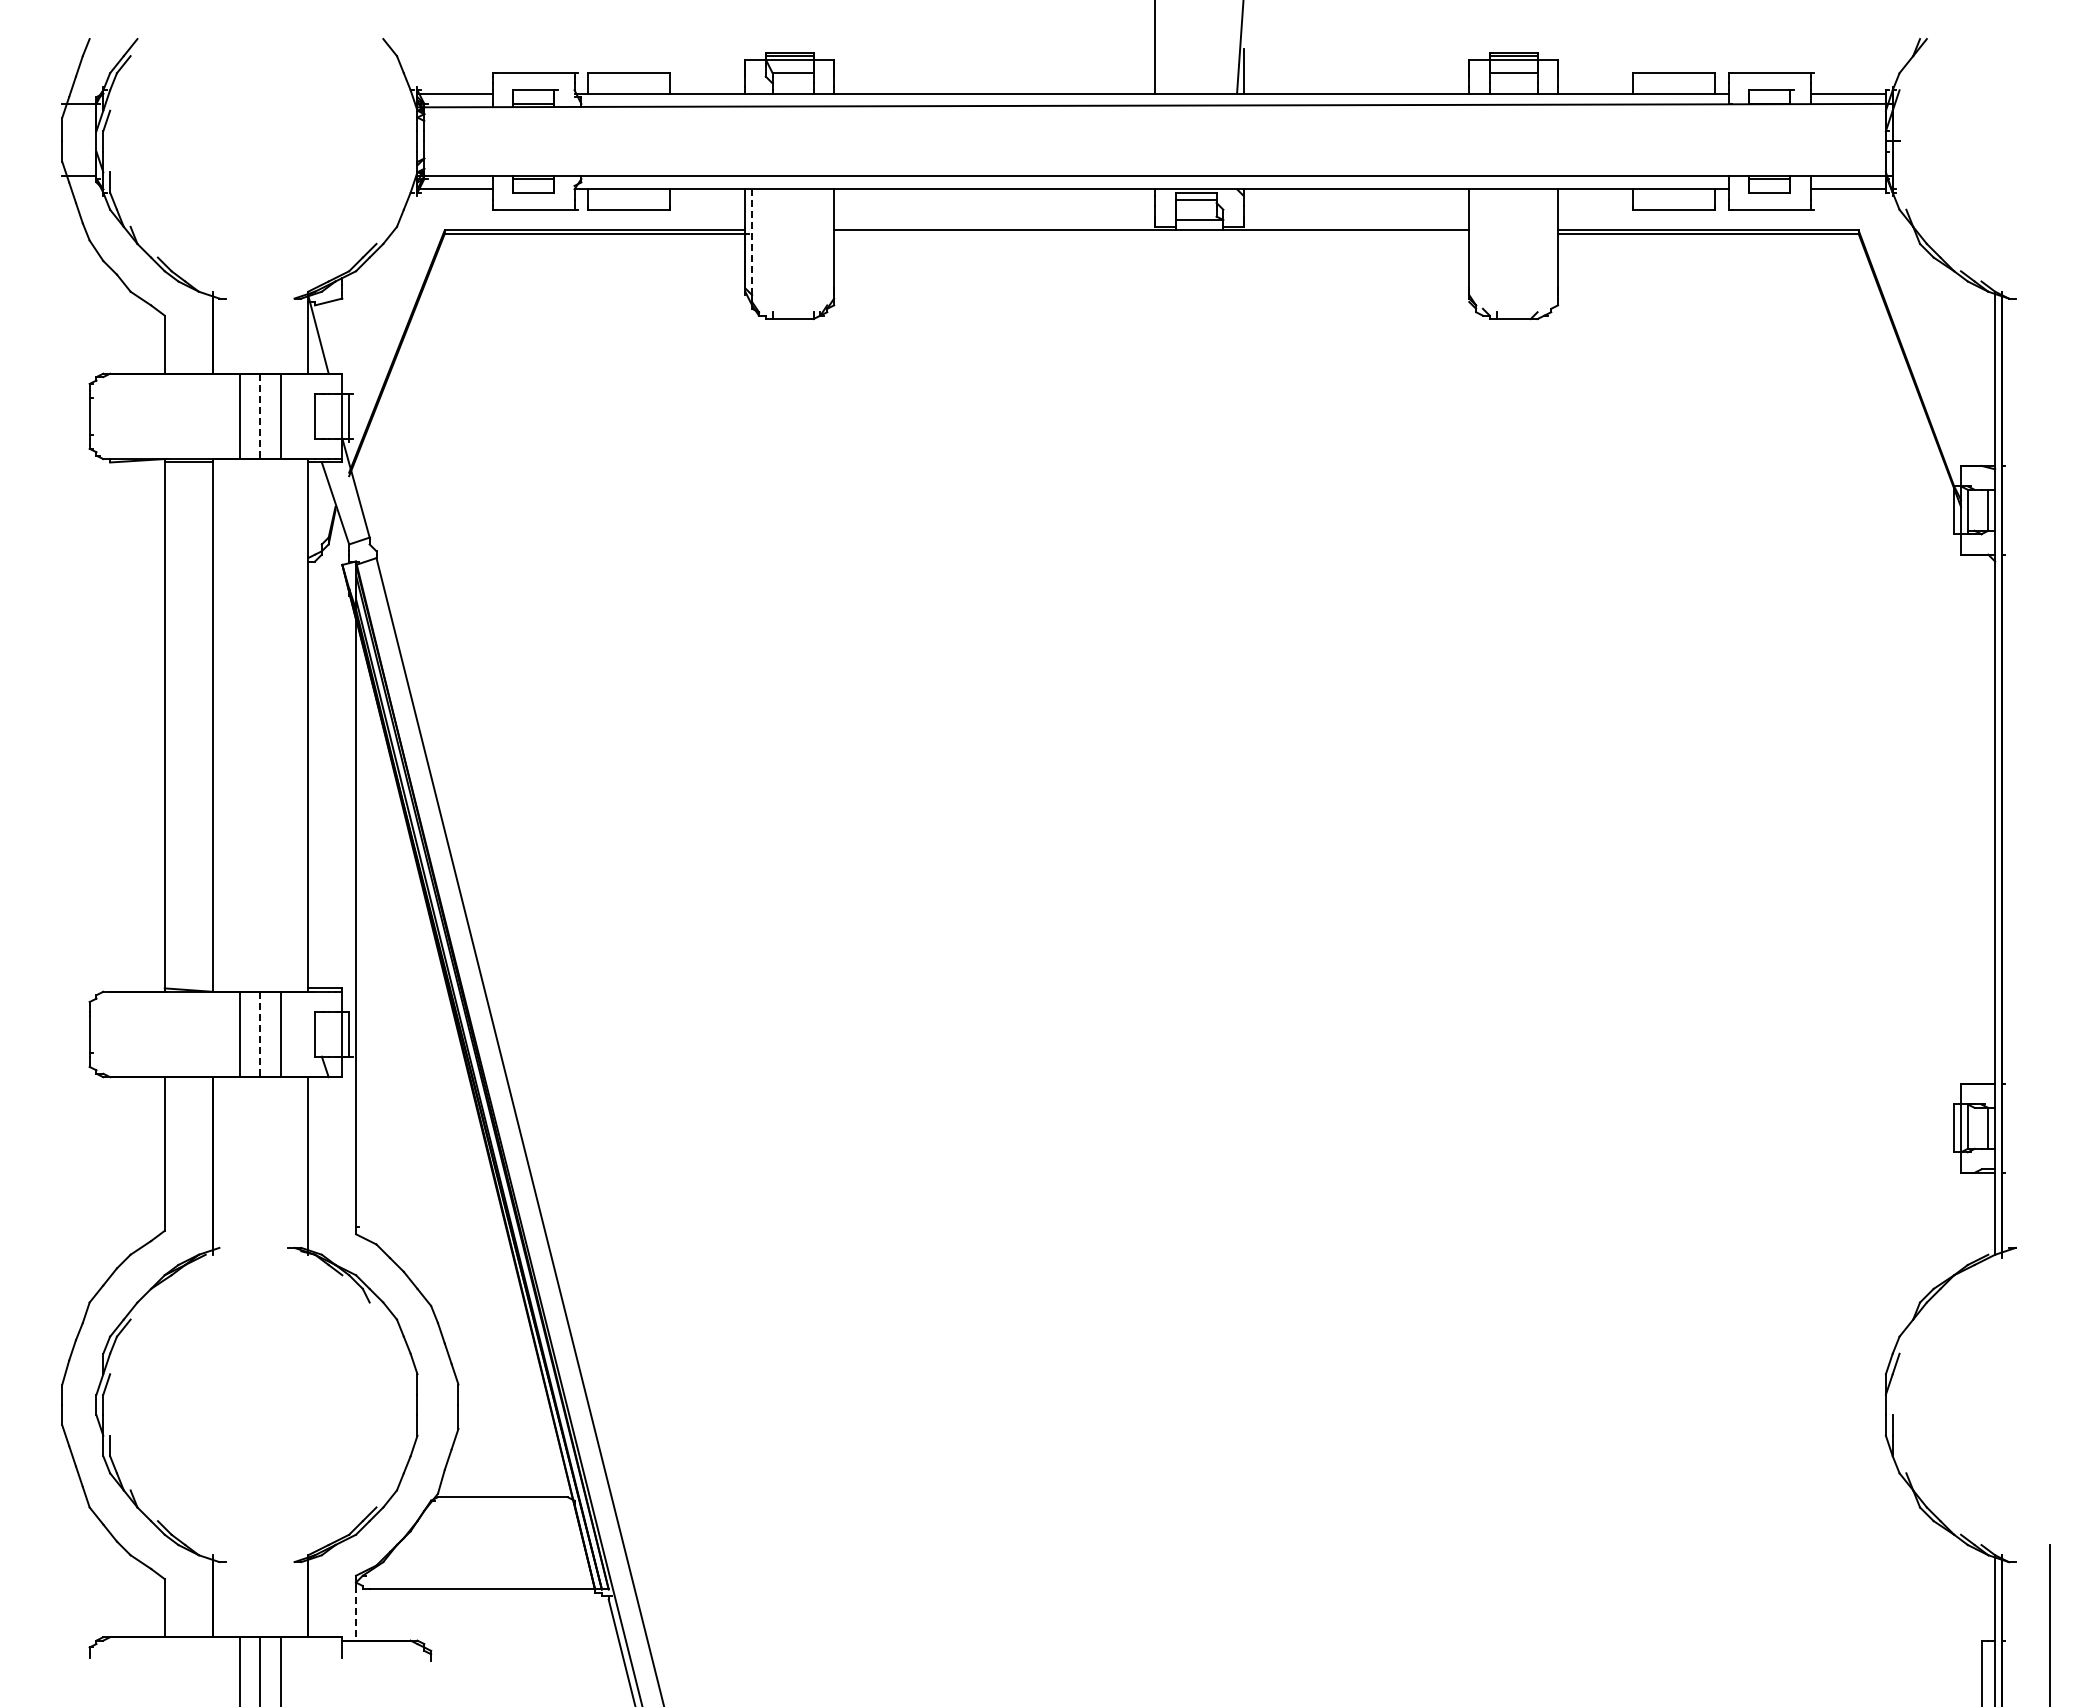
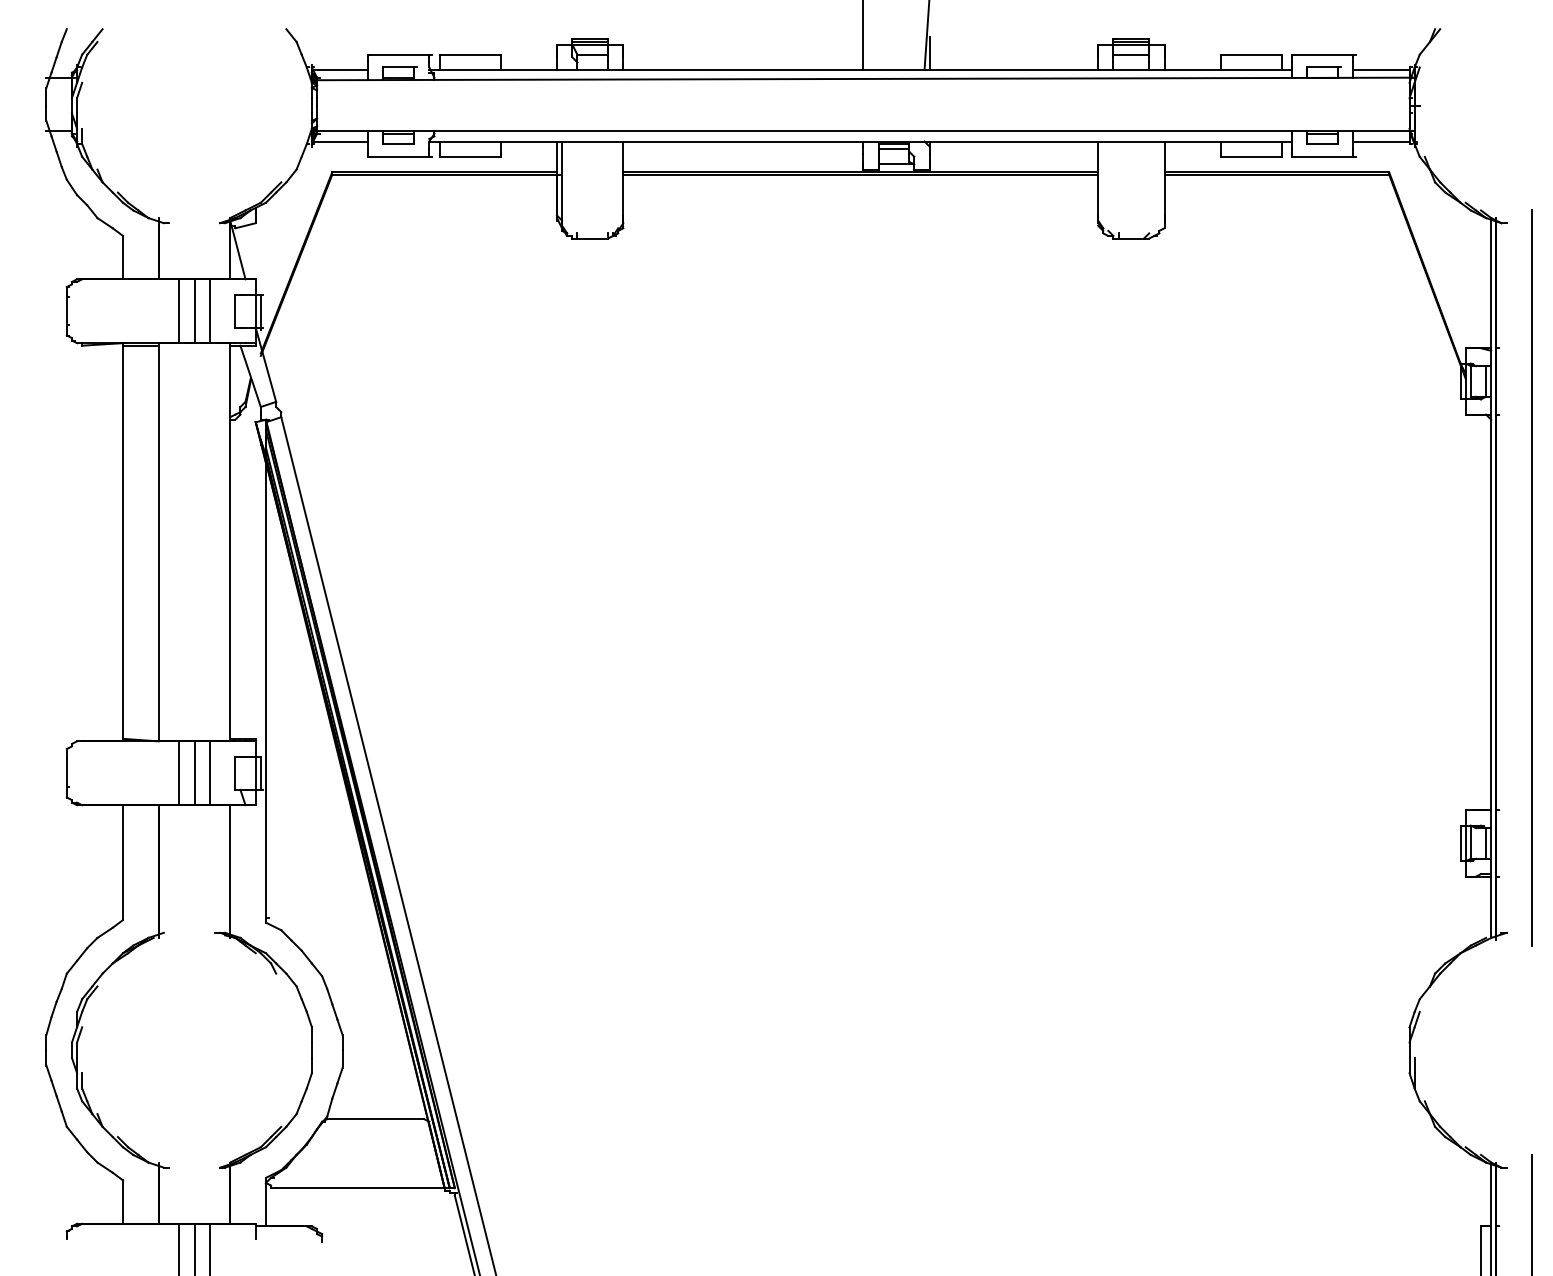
line: (1151, 233) -> (860, 174), added
line: (752, 242) -> (562, 181), dashed -> solid
line: (260, 416) -> (194, 311), dashed -> solid
line: (2049, 772) -> (1531, 577), added
line: (260, 1034) -> (194, 773), dashed -> solid
line: (356, 1613) -> (266, 1206), dashed -> solid

